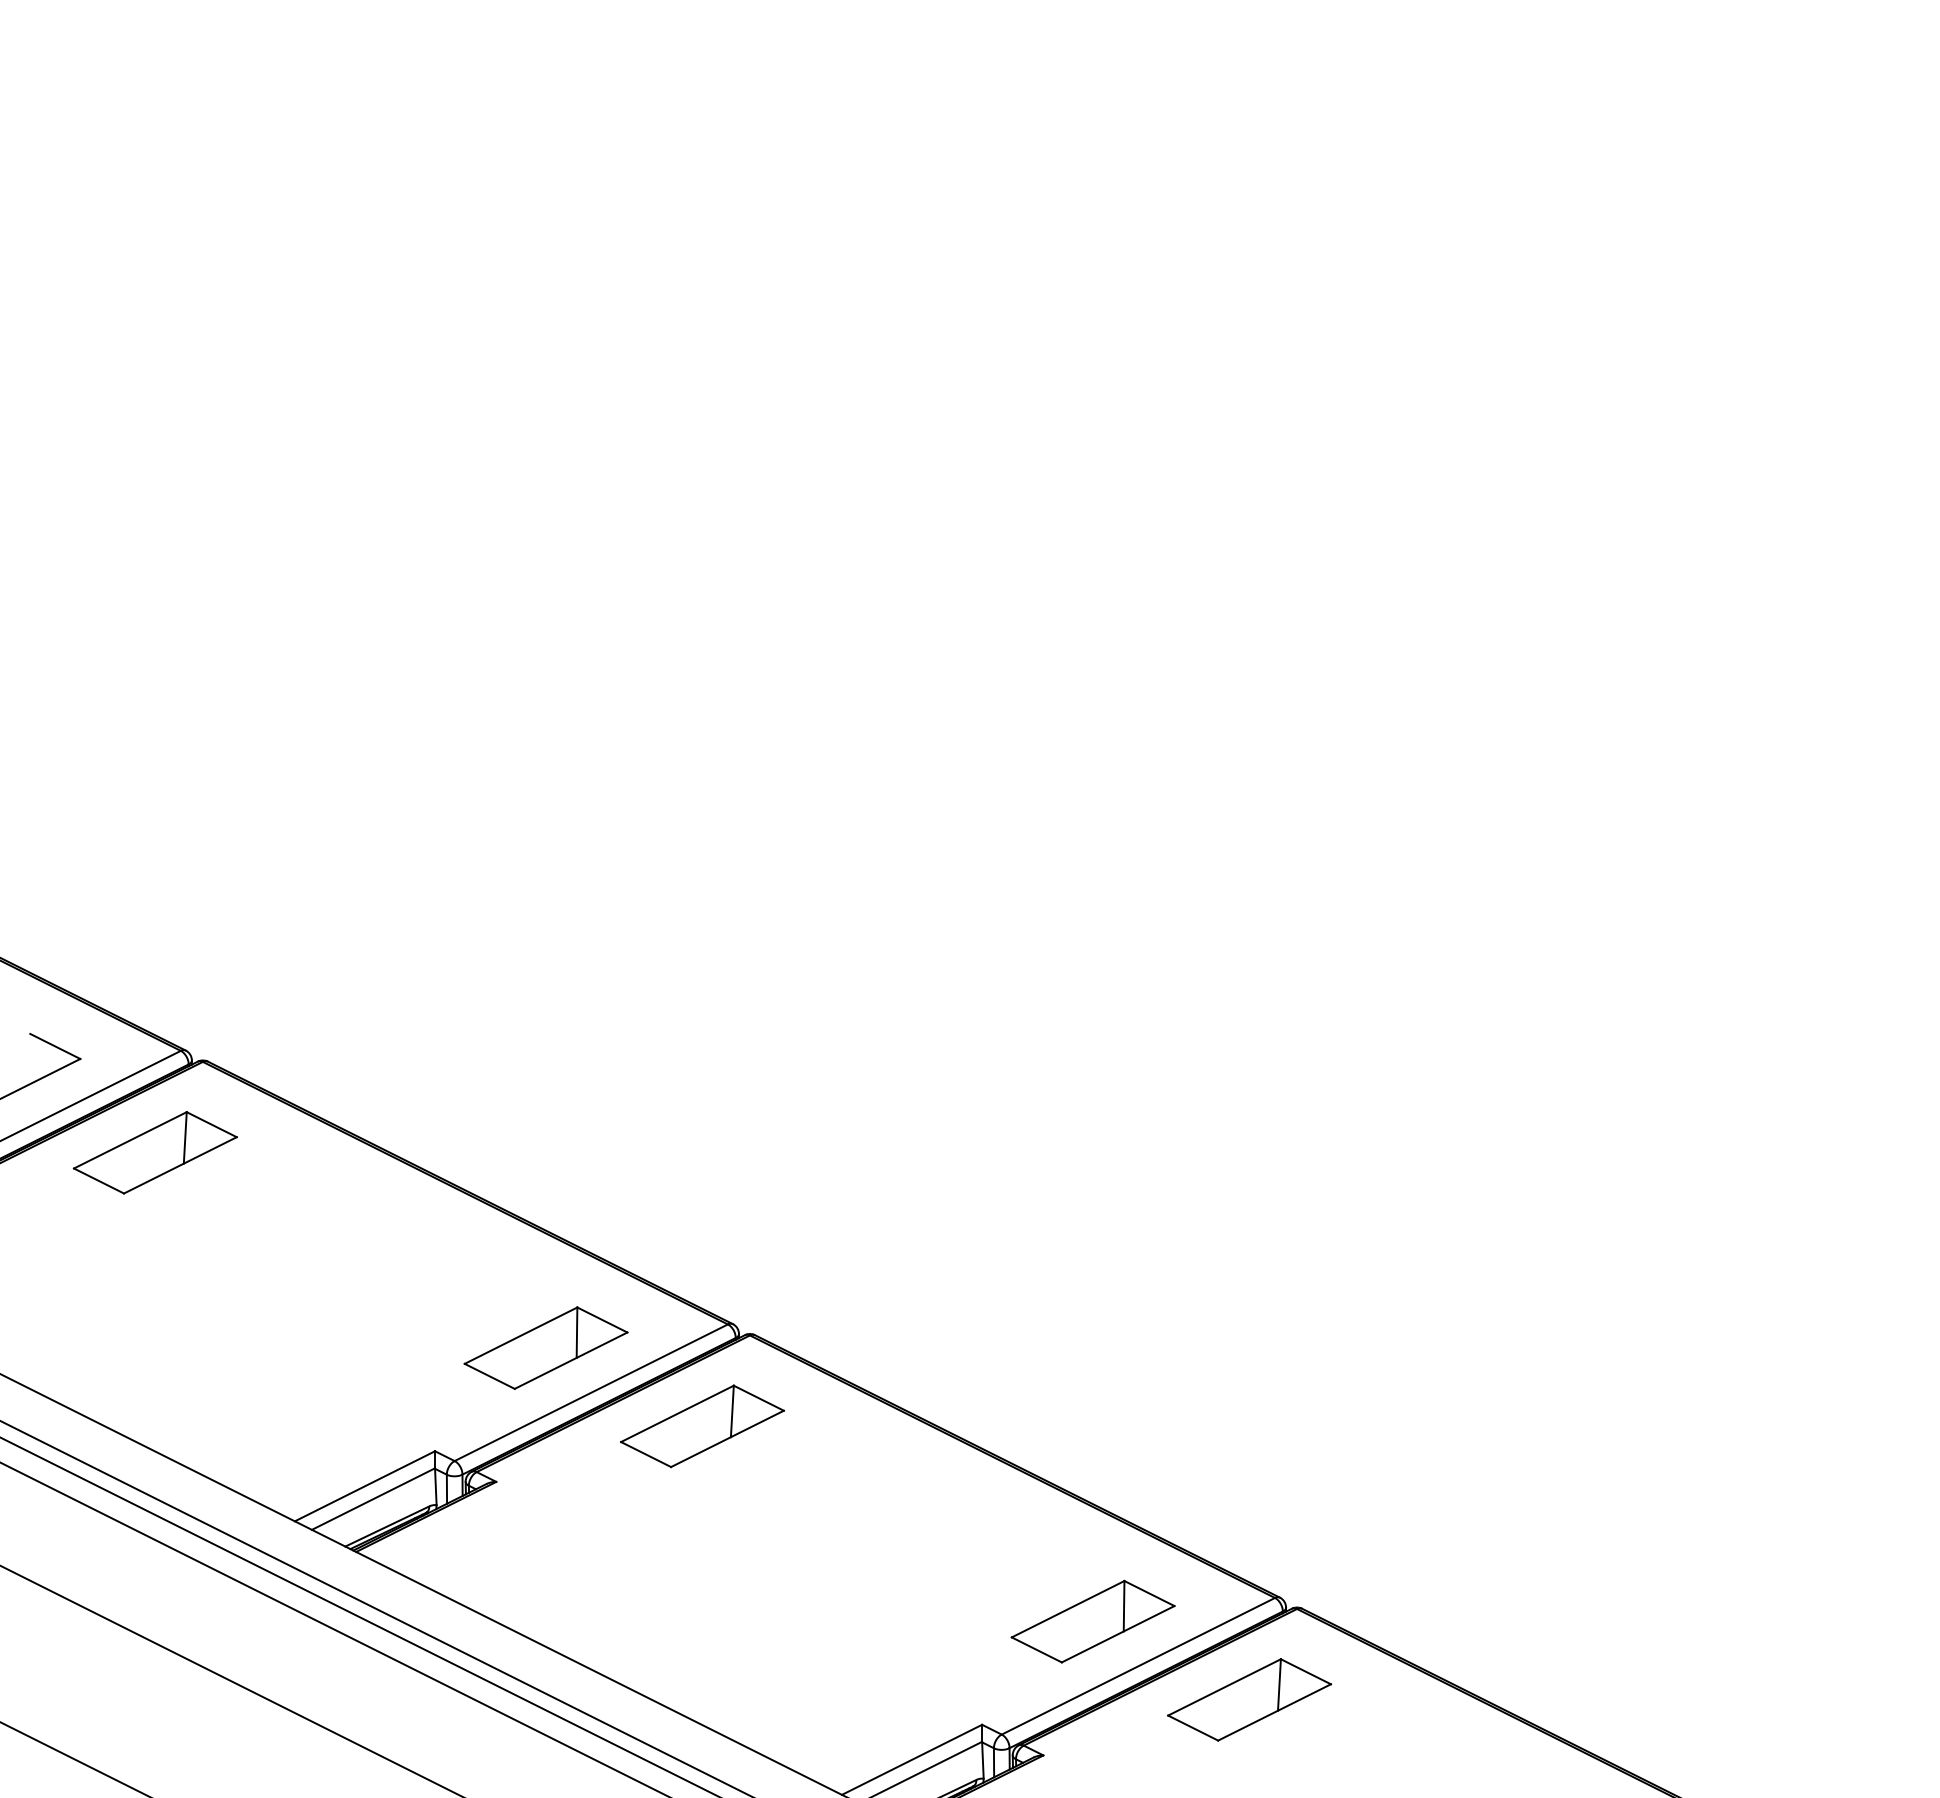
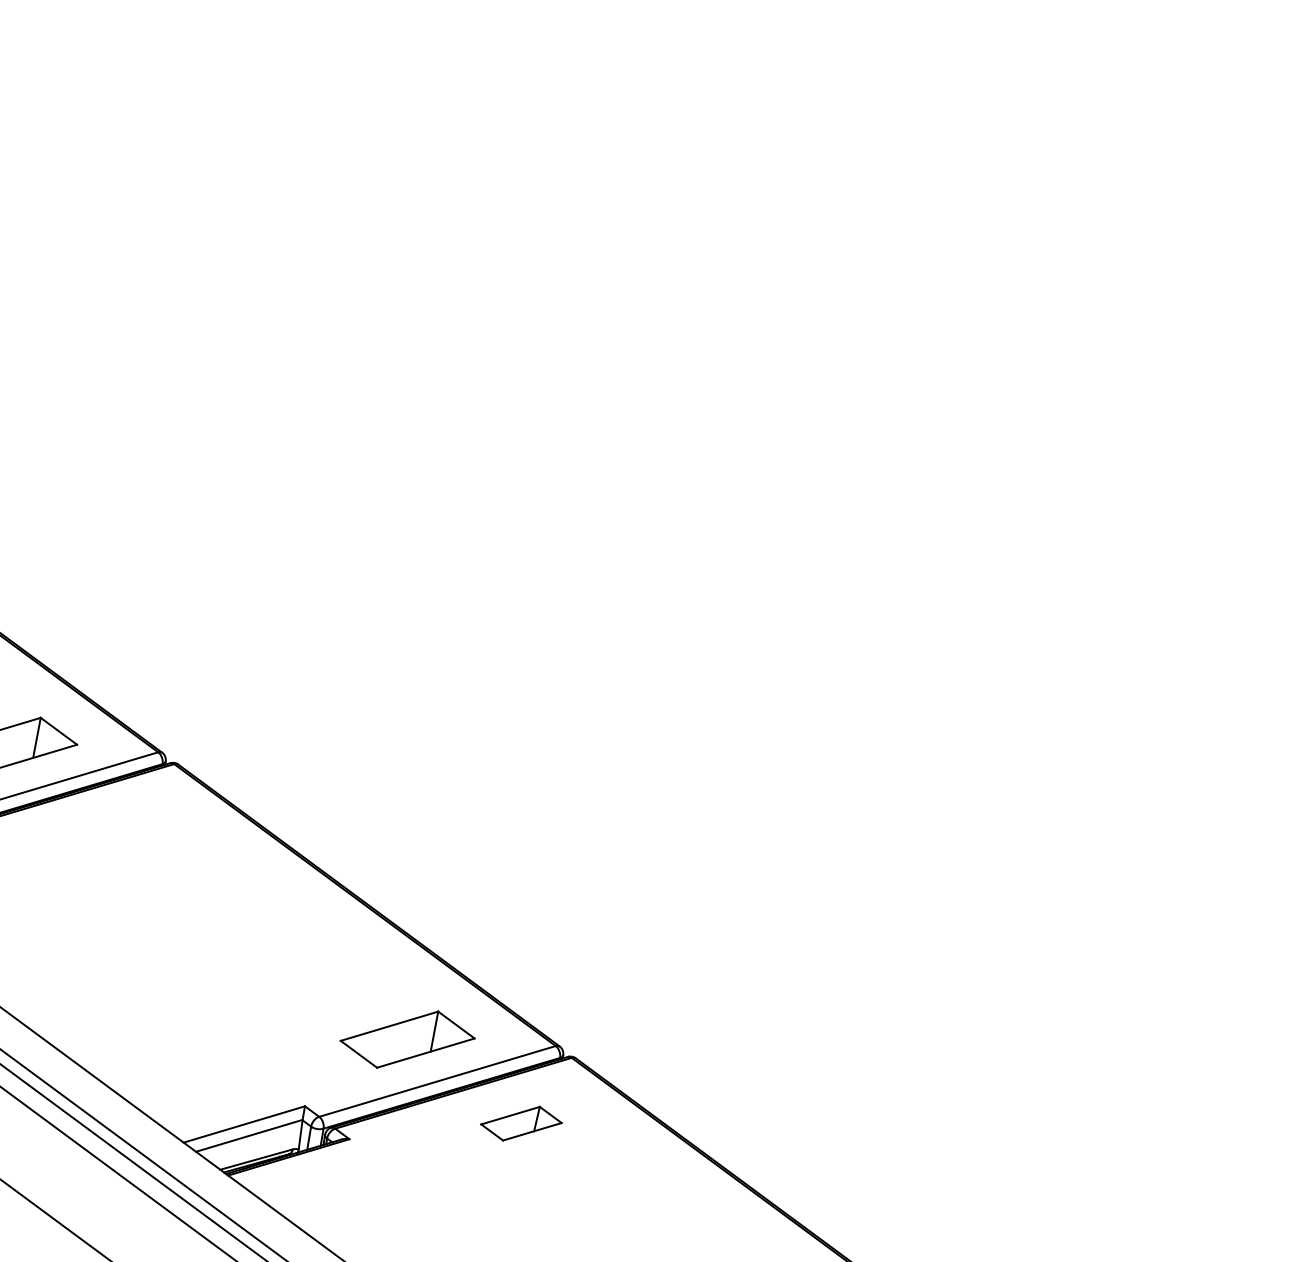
part: (702, 1426) -> (123, 830), removed
part: (1249, 1699) -> (521, 1123), size x0.6

